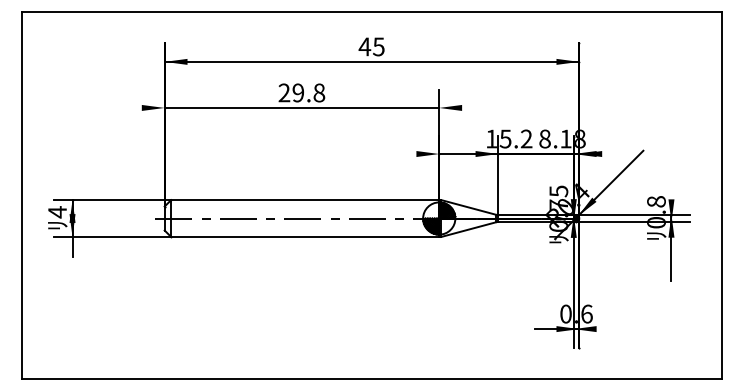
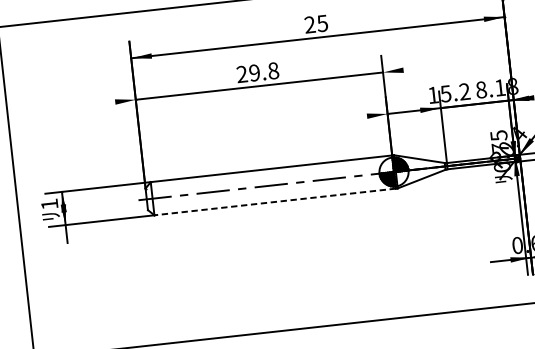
text: (364, 46) -> (309, 24), 45 -> 25
text: (57, 212) -> (49, 204), 4 -> 1
line: (304, 236) -> (274, 201), solid -> dashed

